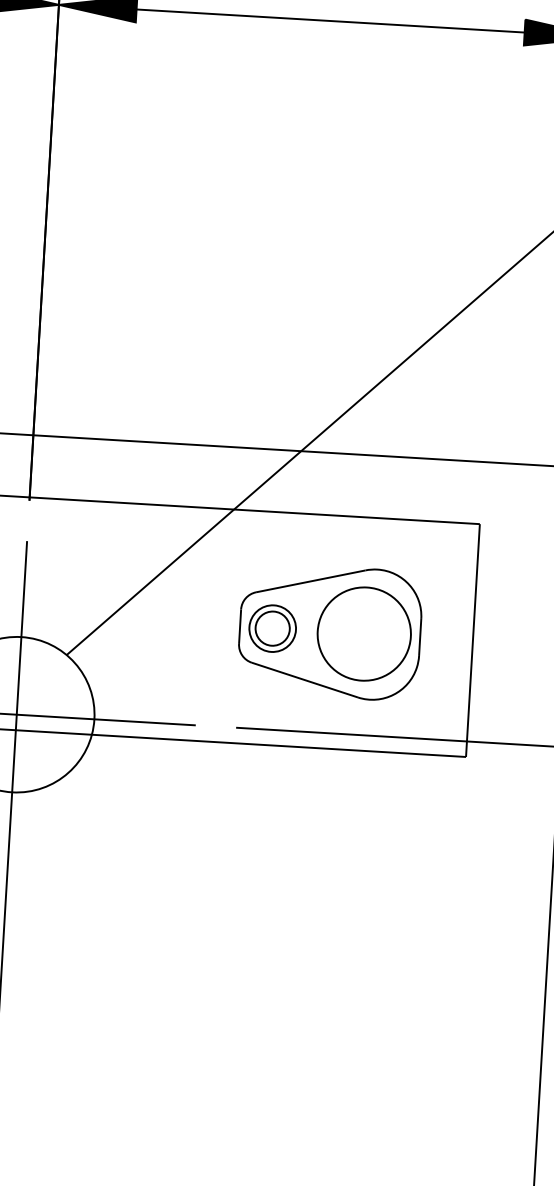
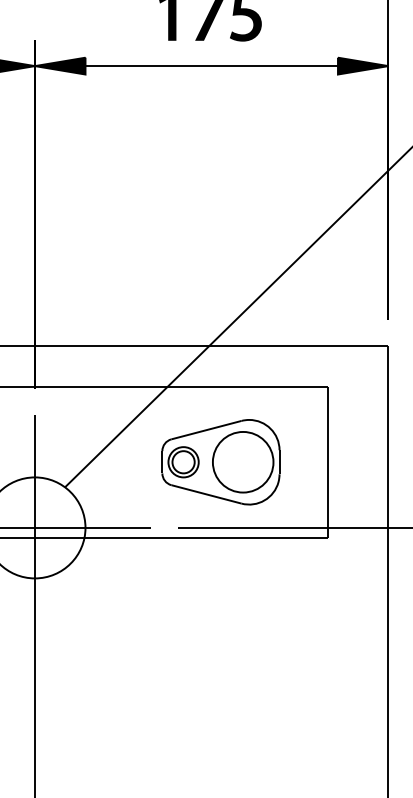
part: (329, 632) -> (220, 462), moved

